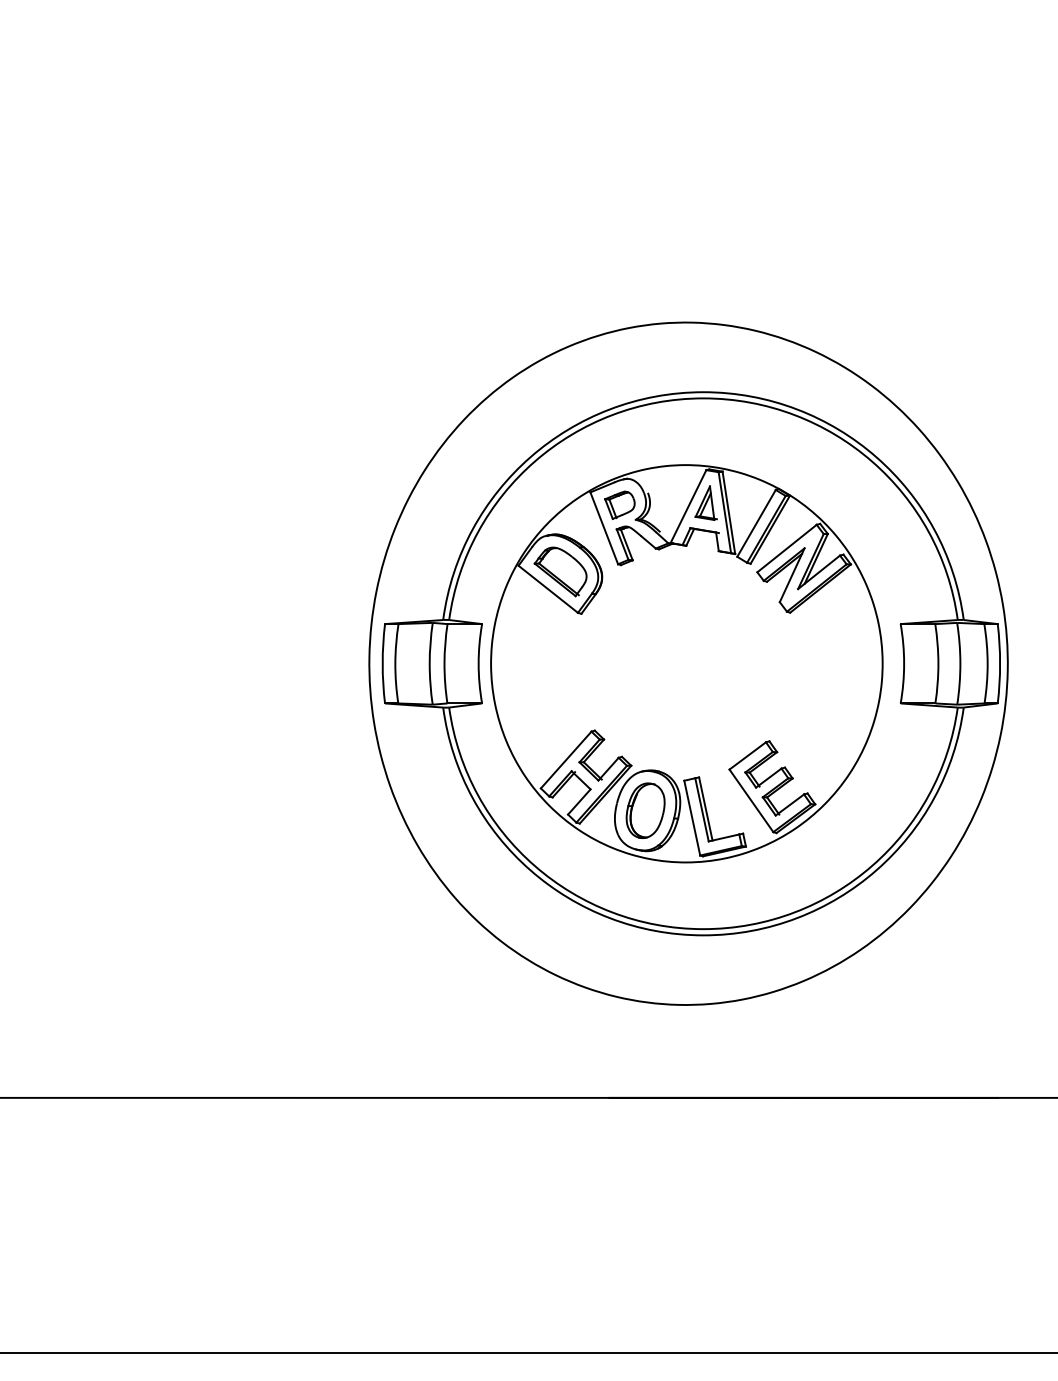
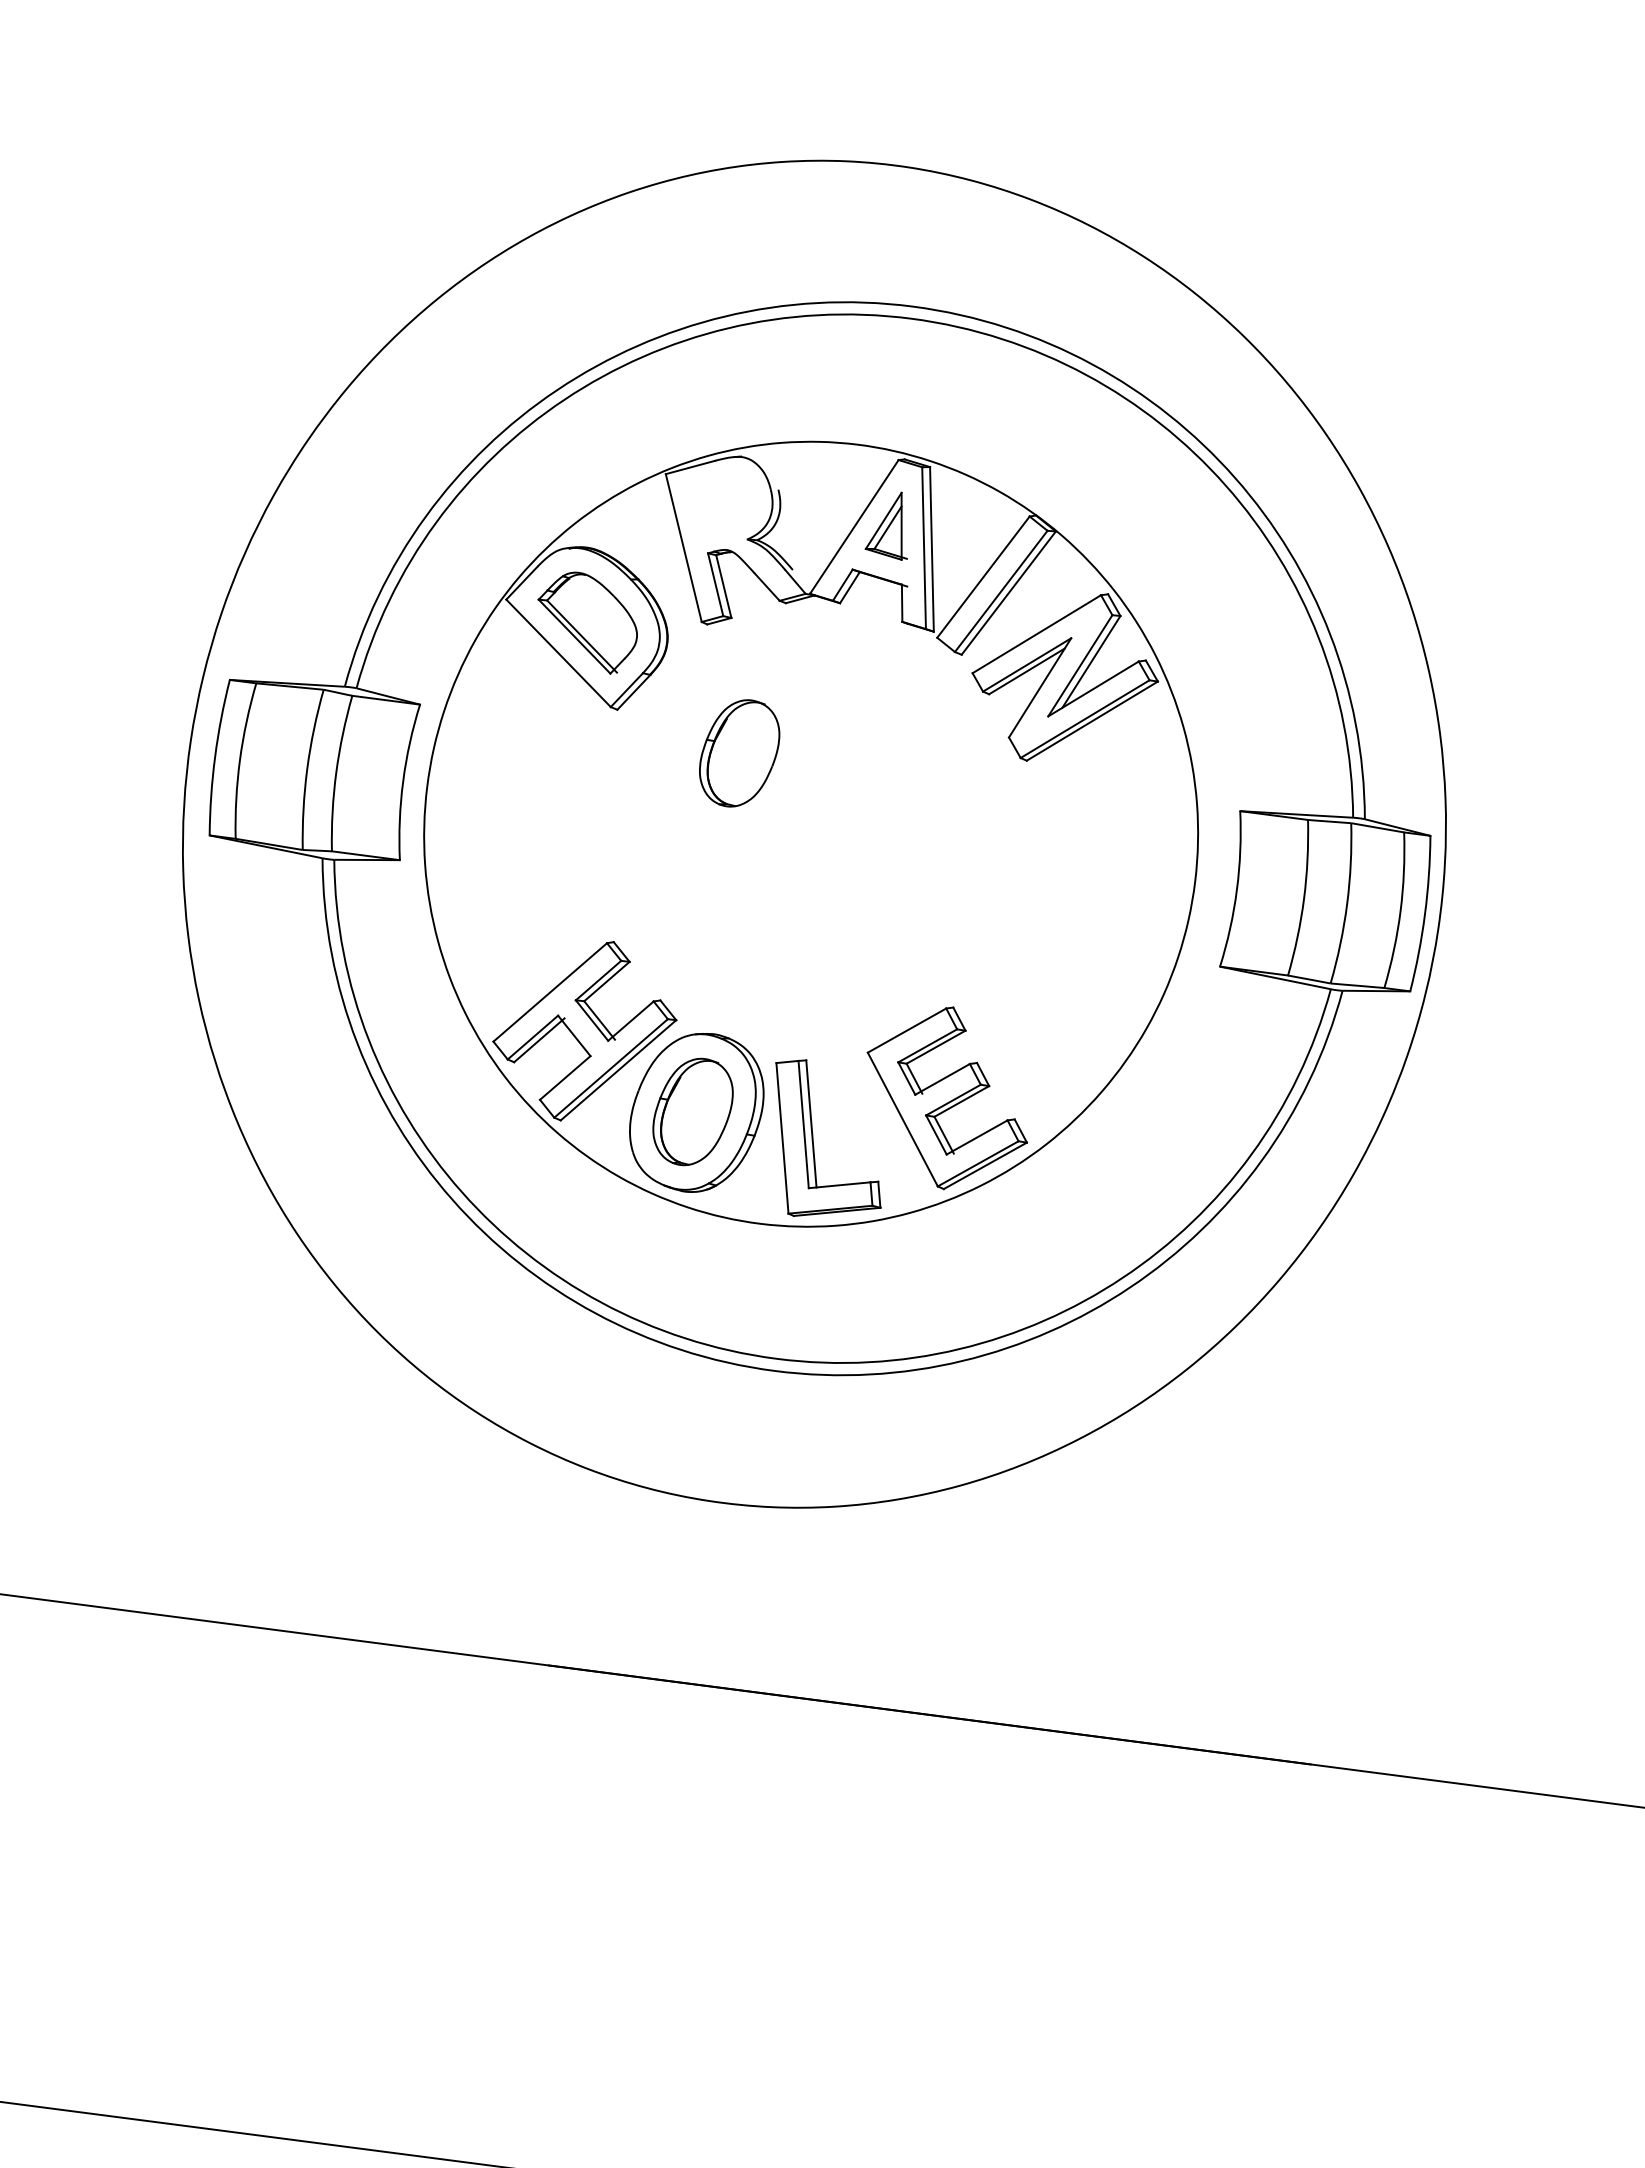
part: (619, 504) -> (719, 505), removed
part: (645, 627) -> (739, 752), added

